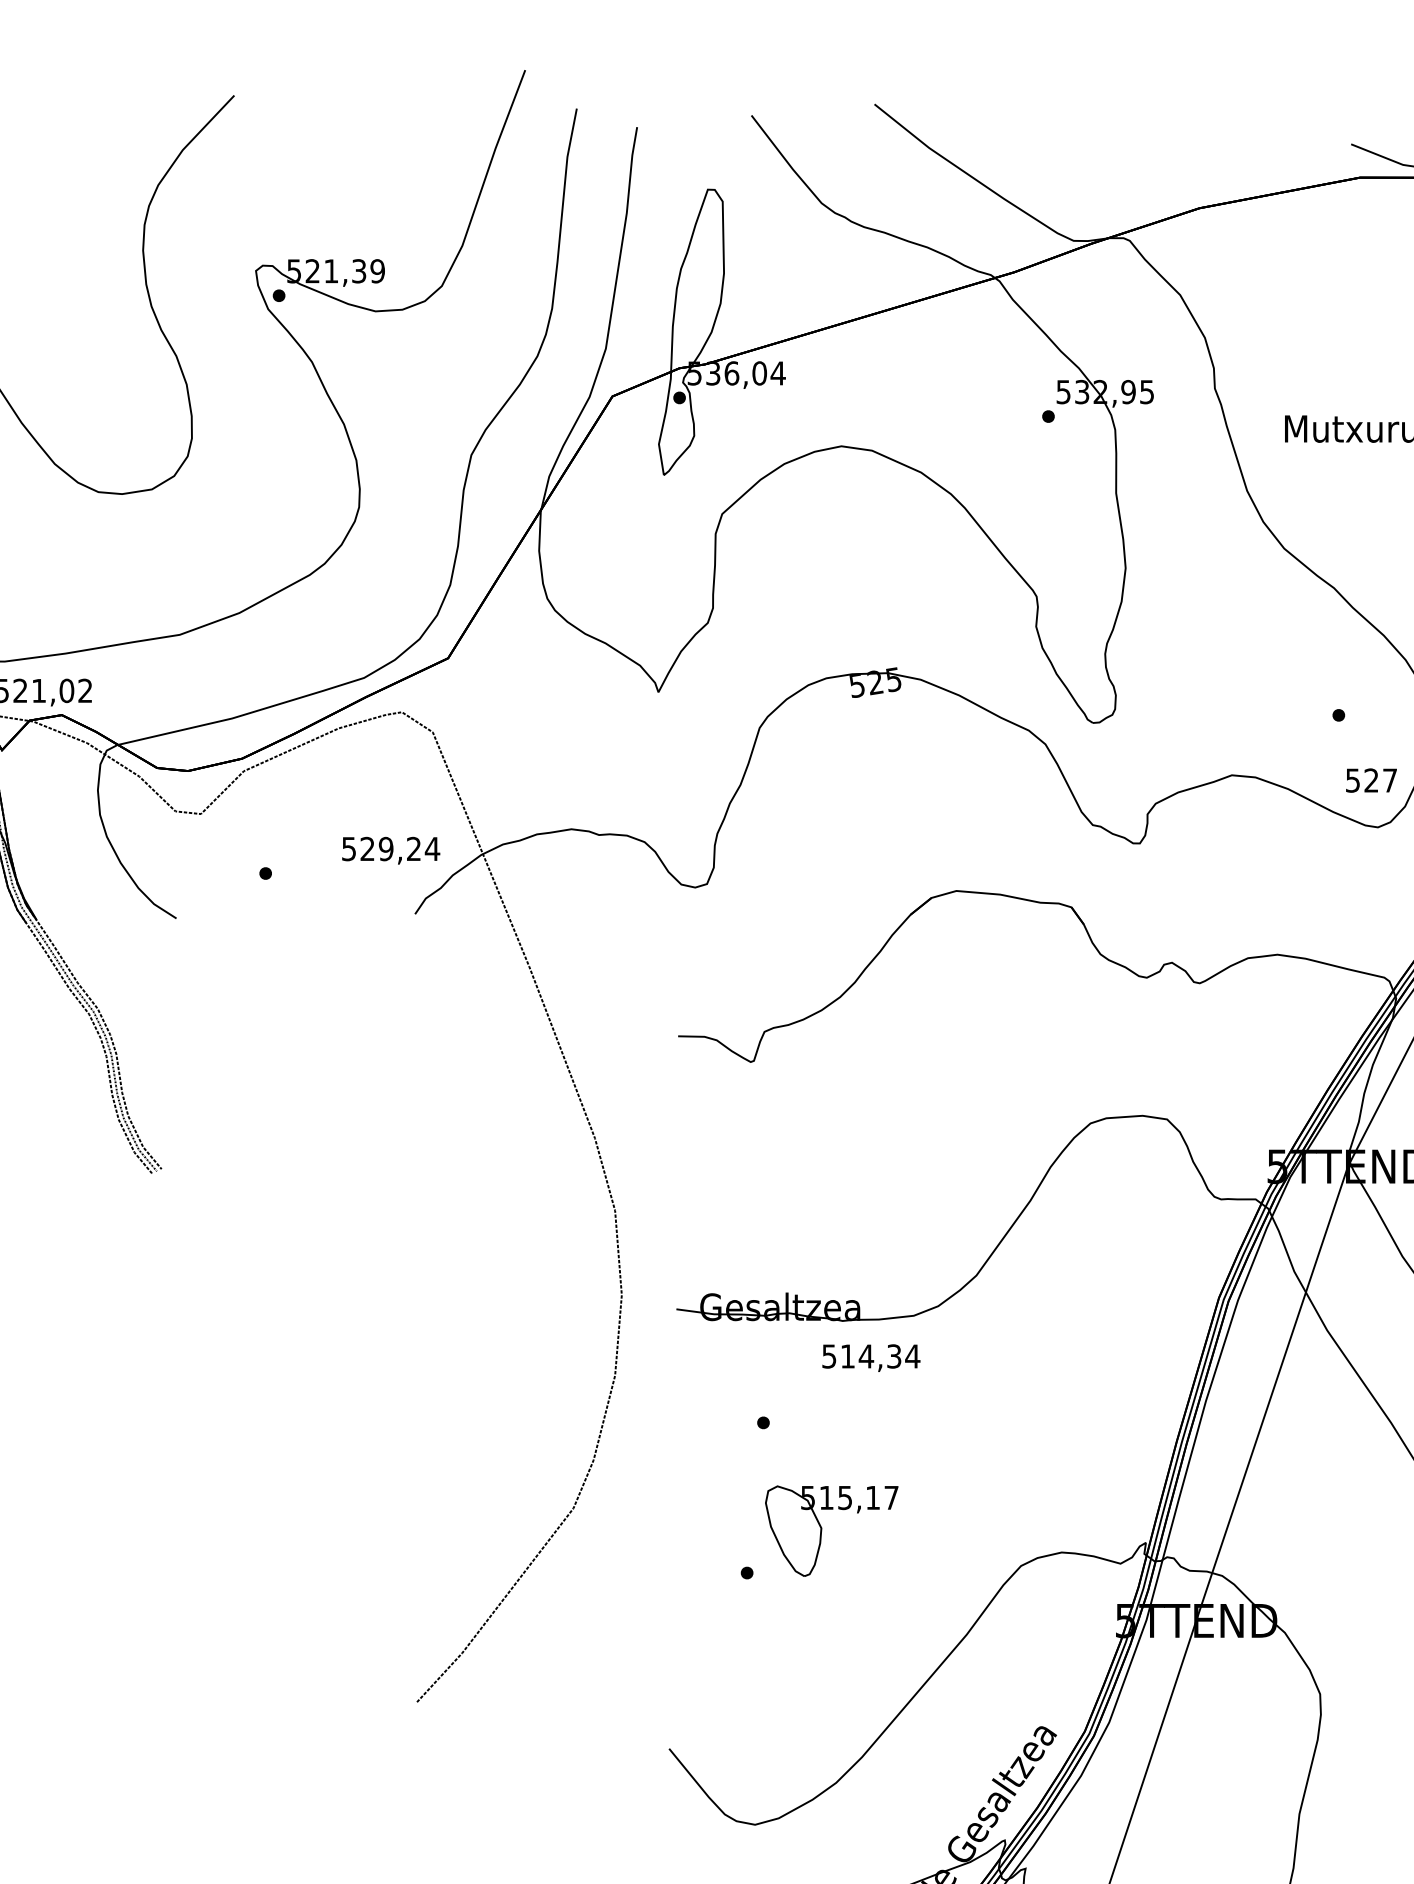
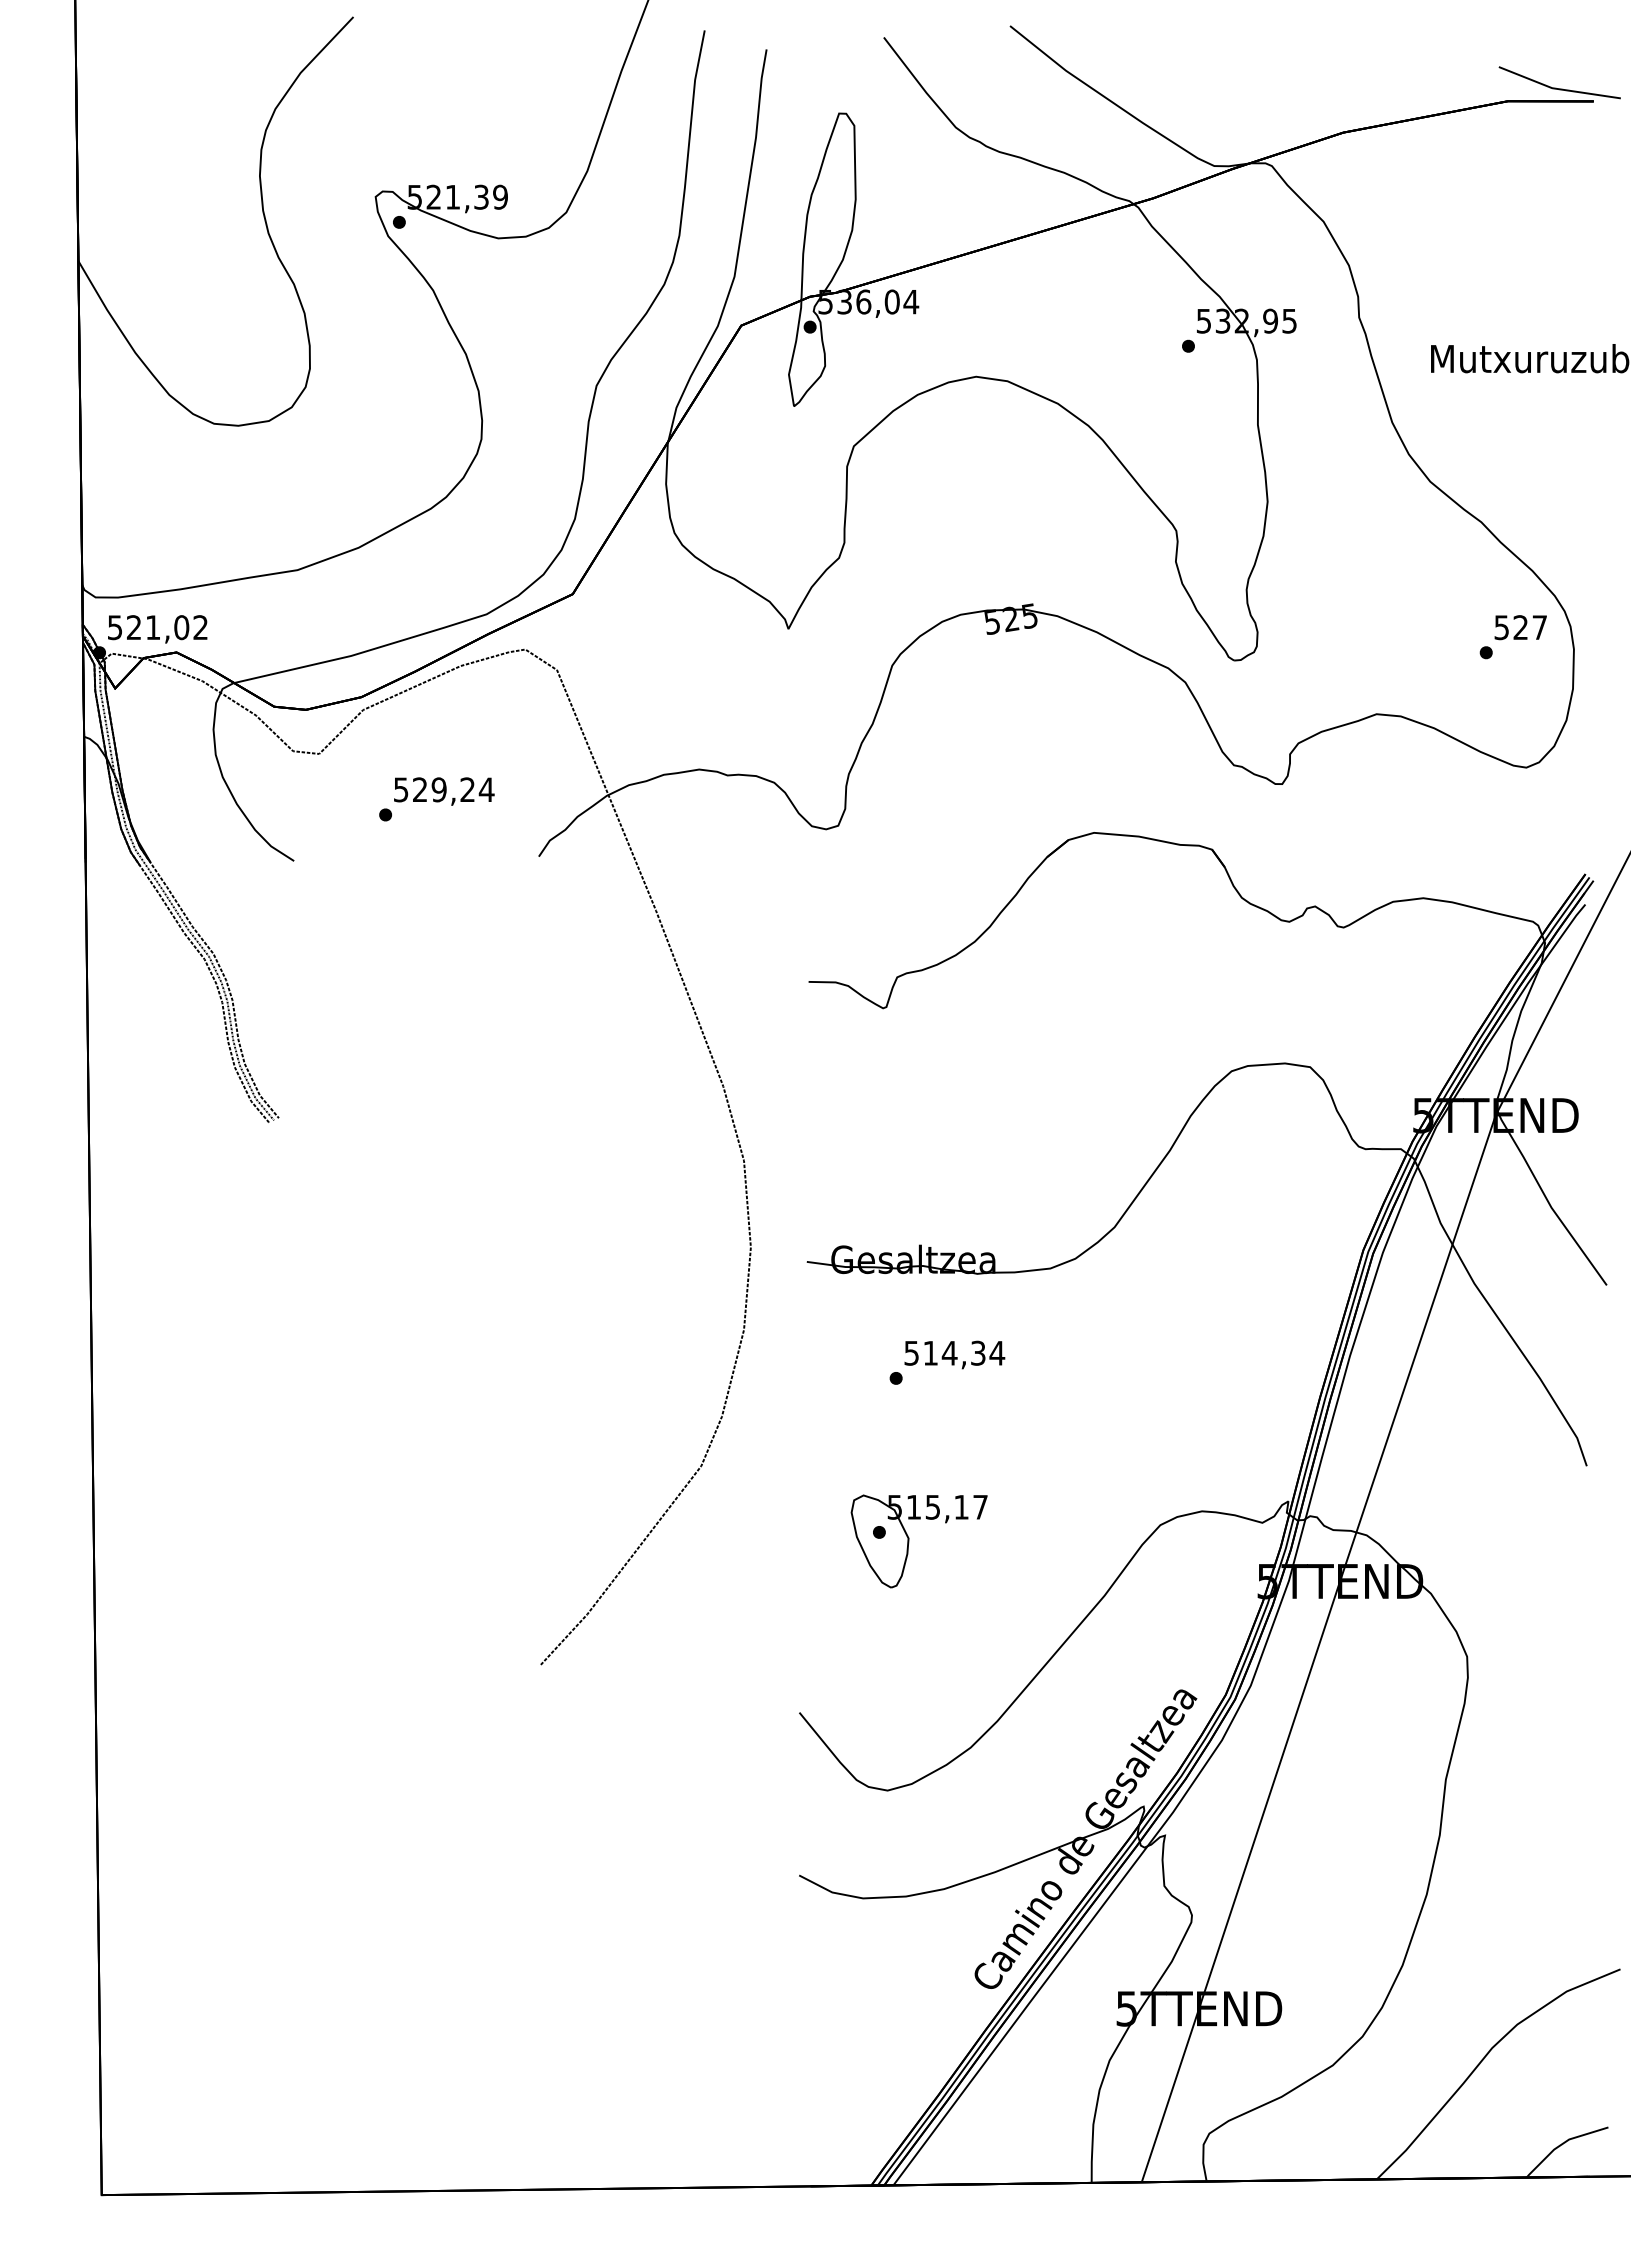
text: (1371, 780) -> (1520, 627), moved
text: (391, 850) -> (444, 791), moved
text: (871, 1357) -> (954, 1354), moved
part: (822, 1531) -> (909, 1541), moved

